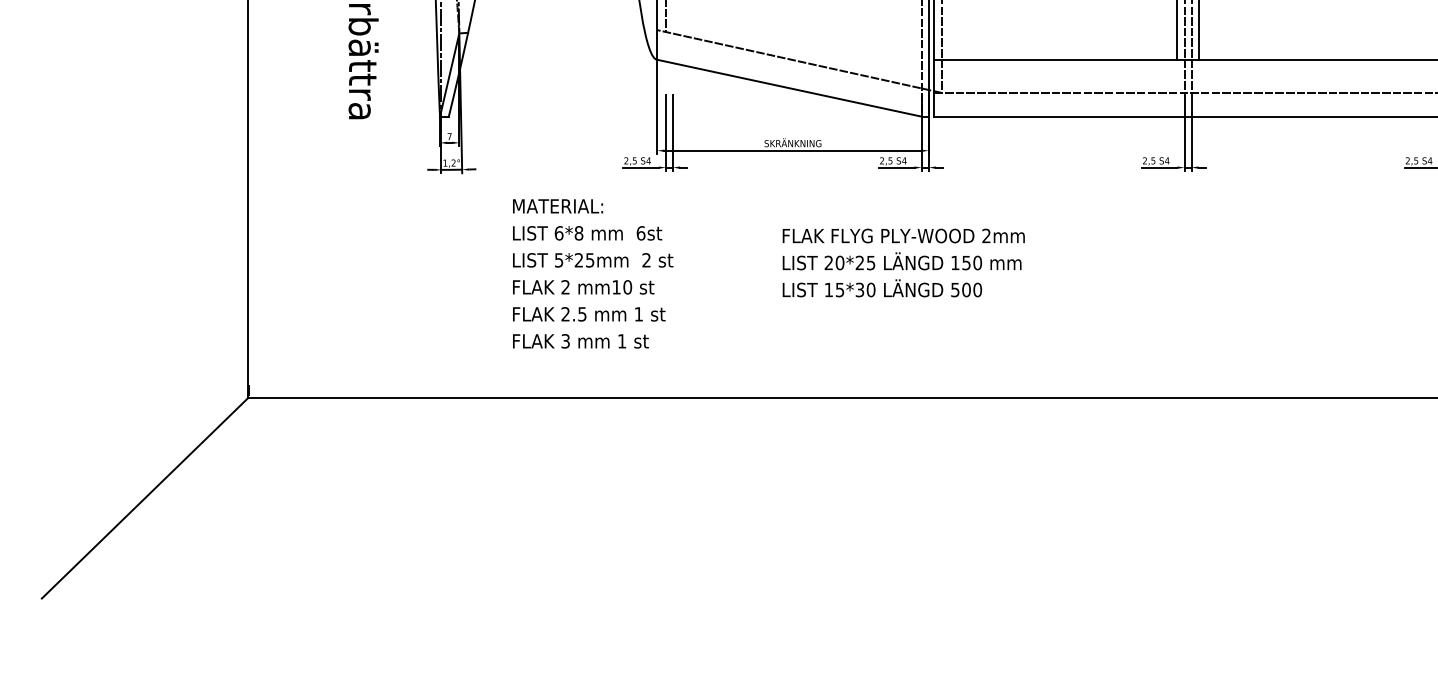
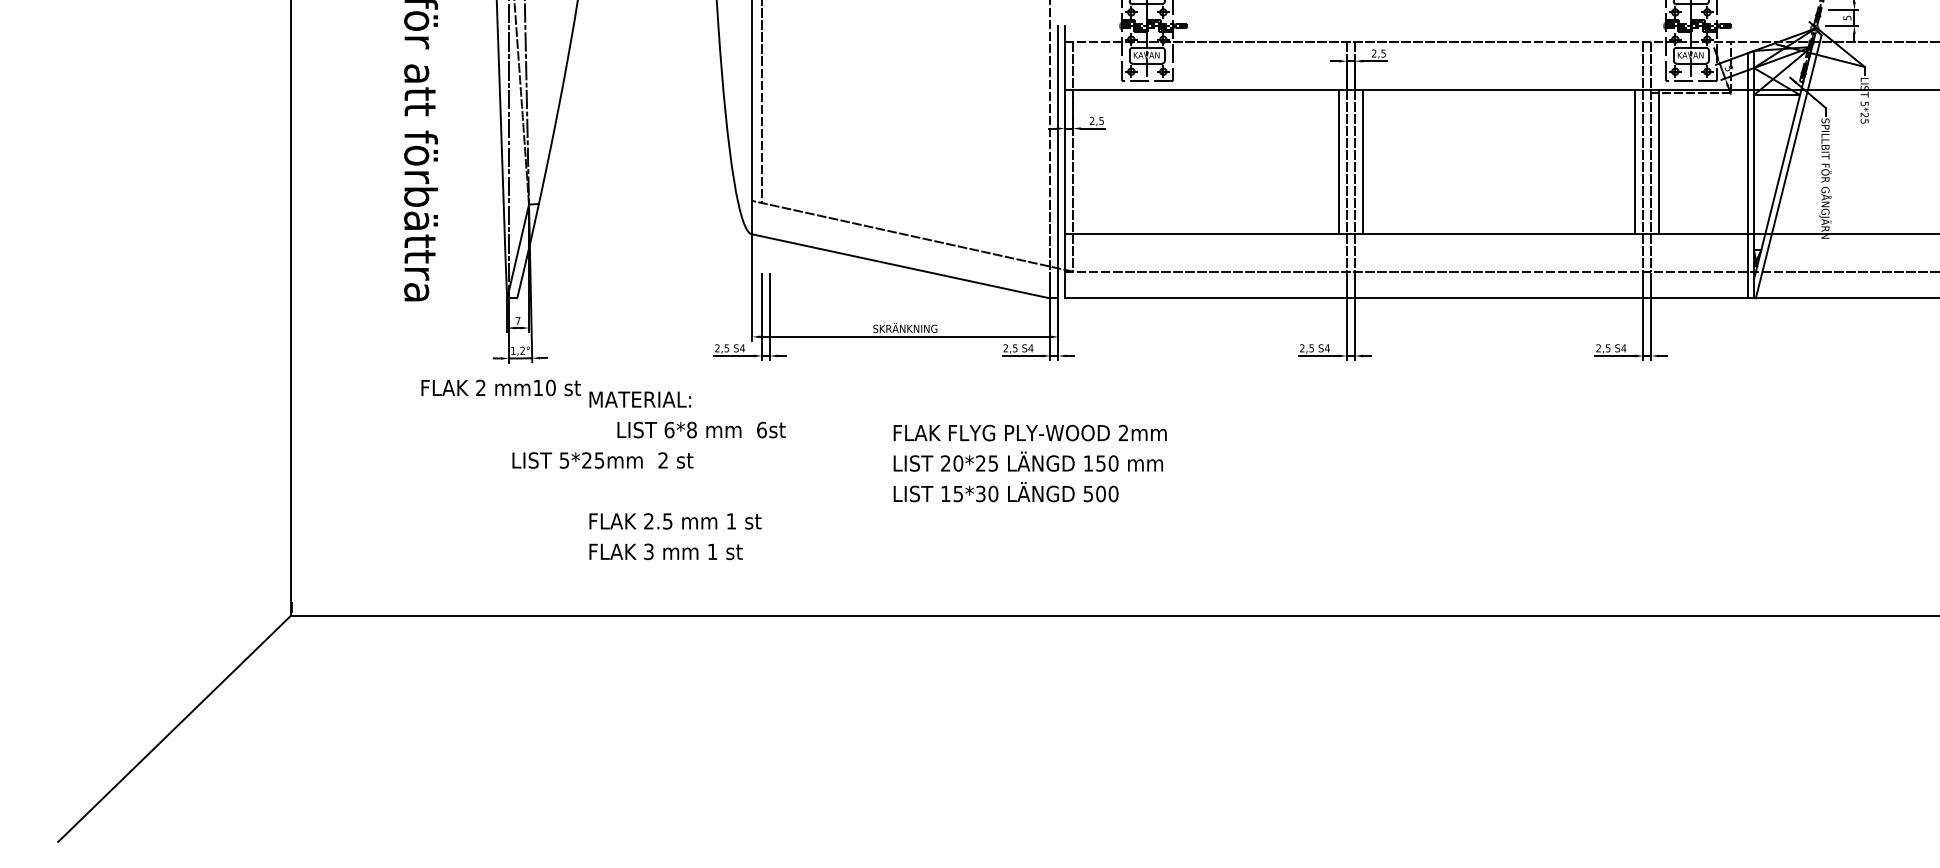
text: (587, 232) -> (701, 429), moved
text: (592, 260) -> (602, 460), moved
text: (583, 286) -> (501, 387), moved

